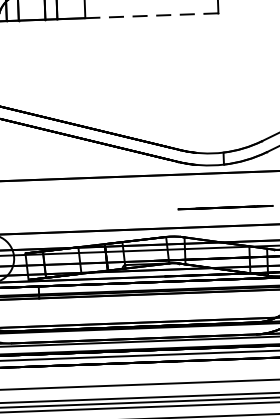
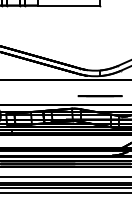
line: (152, 15) -> (69, 5), dashed -> solid

